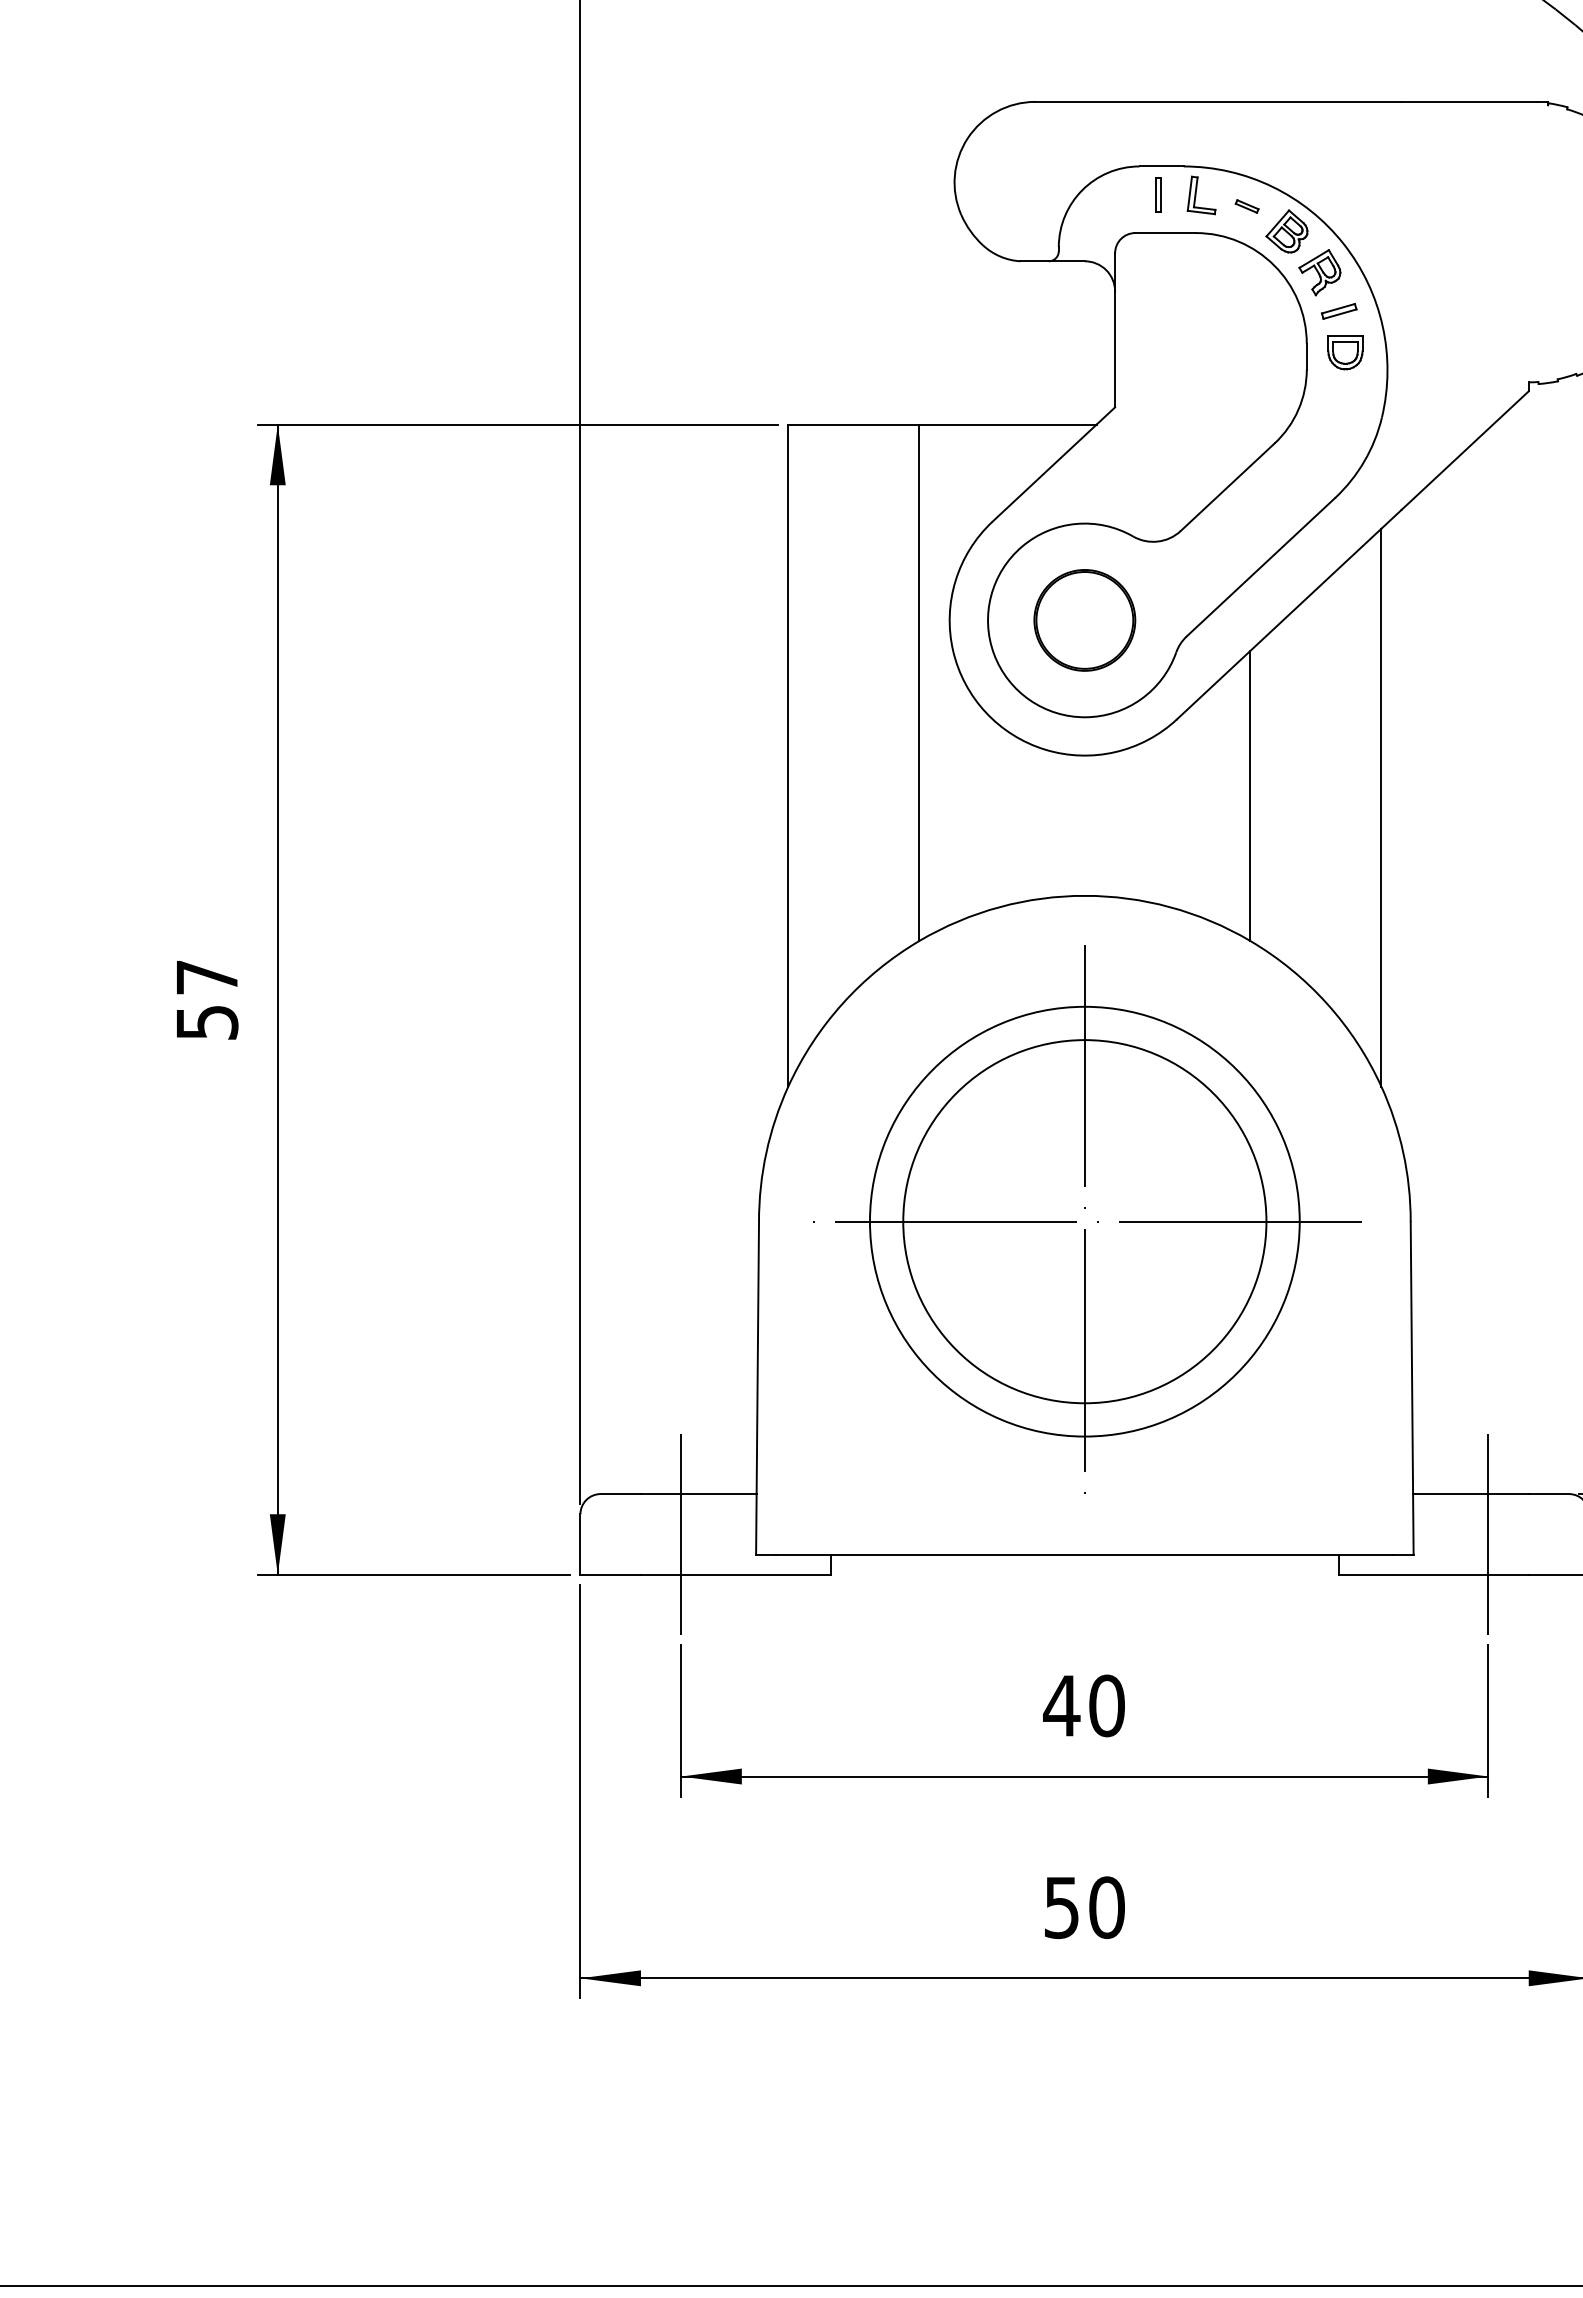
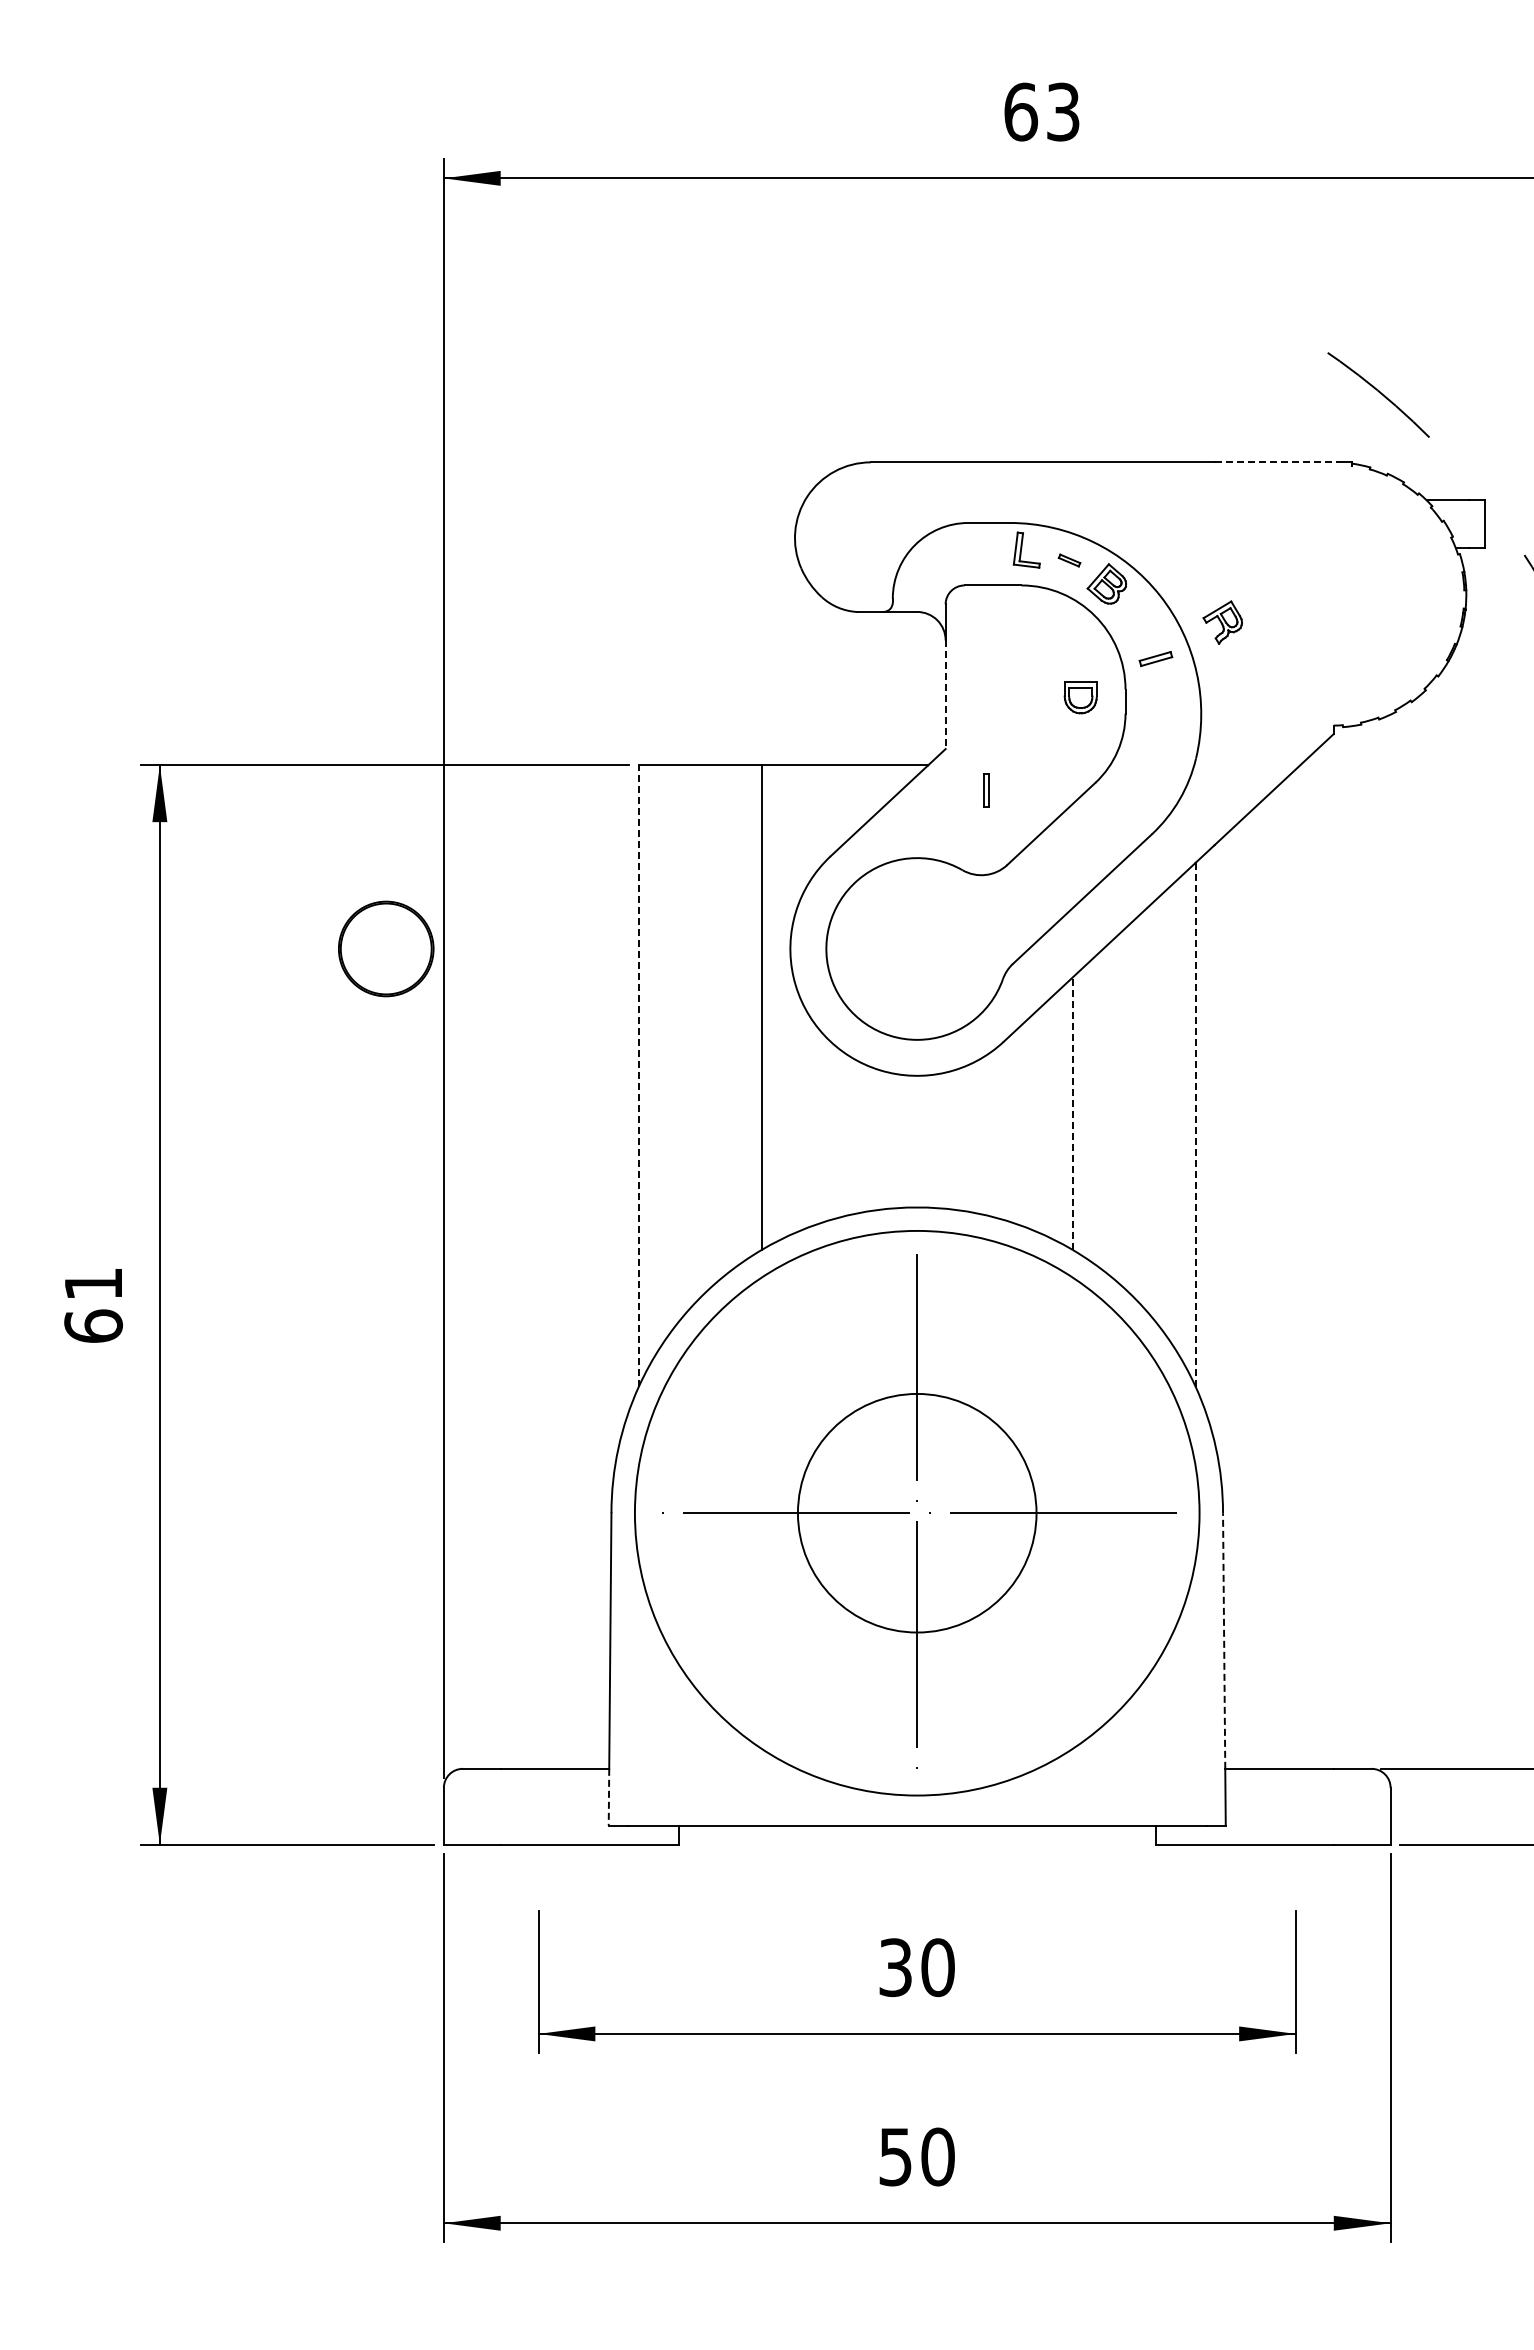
line: (1469, 102) -> (1278, 462), solid -> dashed
part: (1158, 194) -> (986, 790), moved
part: (1319, 272) -> (1222, 622), moved
line: (1114, 350) -> (945, 695), solid -> dashed
part: (1345, 352) -> (1080, 697), moved
part: (1085, 619) -> (386, 948), moved
line: (787, 755) -> (638, 1075), solid -> dashed
line: (1250, 795) -> (1072, 1113), solid -> dashed
line: (1381, 807) -> (1195, 1124), solid -> dashed
text: (207, 1000) -> (93, 1305), 57 -> 61
circle: (1084, 1220) -> (916, 1512), size x0.7
circle: (1084, 1220) -> (916, 1512), size x1.4
line: (1412, 1358) -> (1224, 1641), solid -> dashed
line: (755, 1524) -> (608, 1797), solid -> dashed
line: (681, 1534) -> (538, 1806), removed
line: (1487, 1534) -> (1295, 1806), removed
text: (1061, 1705) -> (895, 1967), 40 -> 30

